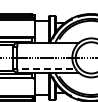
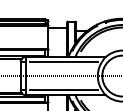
line: (46, 47) -> (64, 62), added
line: (46, 68) -> (64, 89), dashed -> solid

